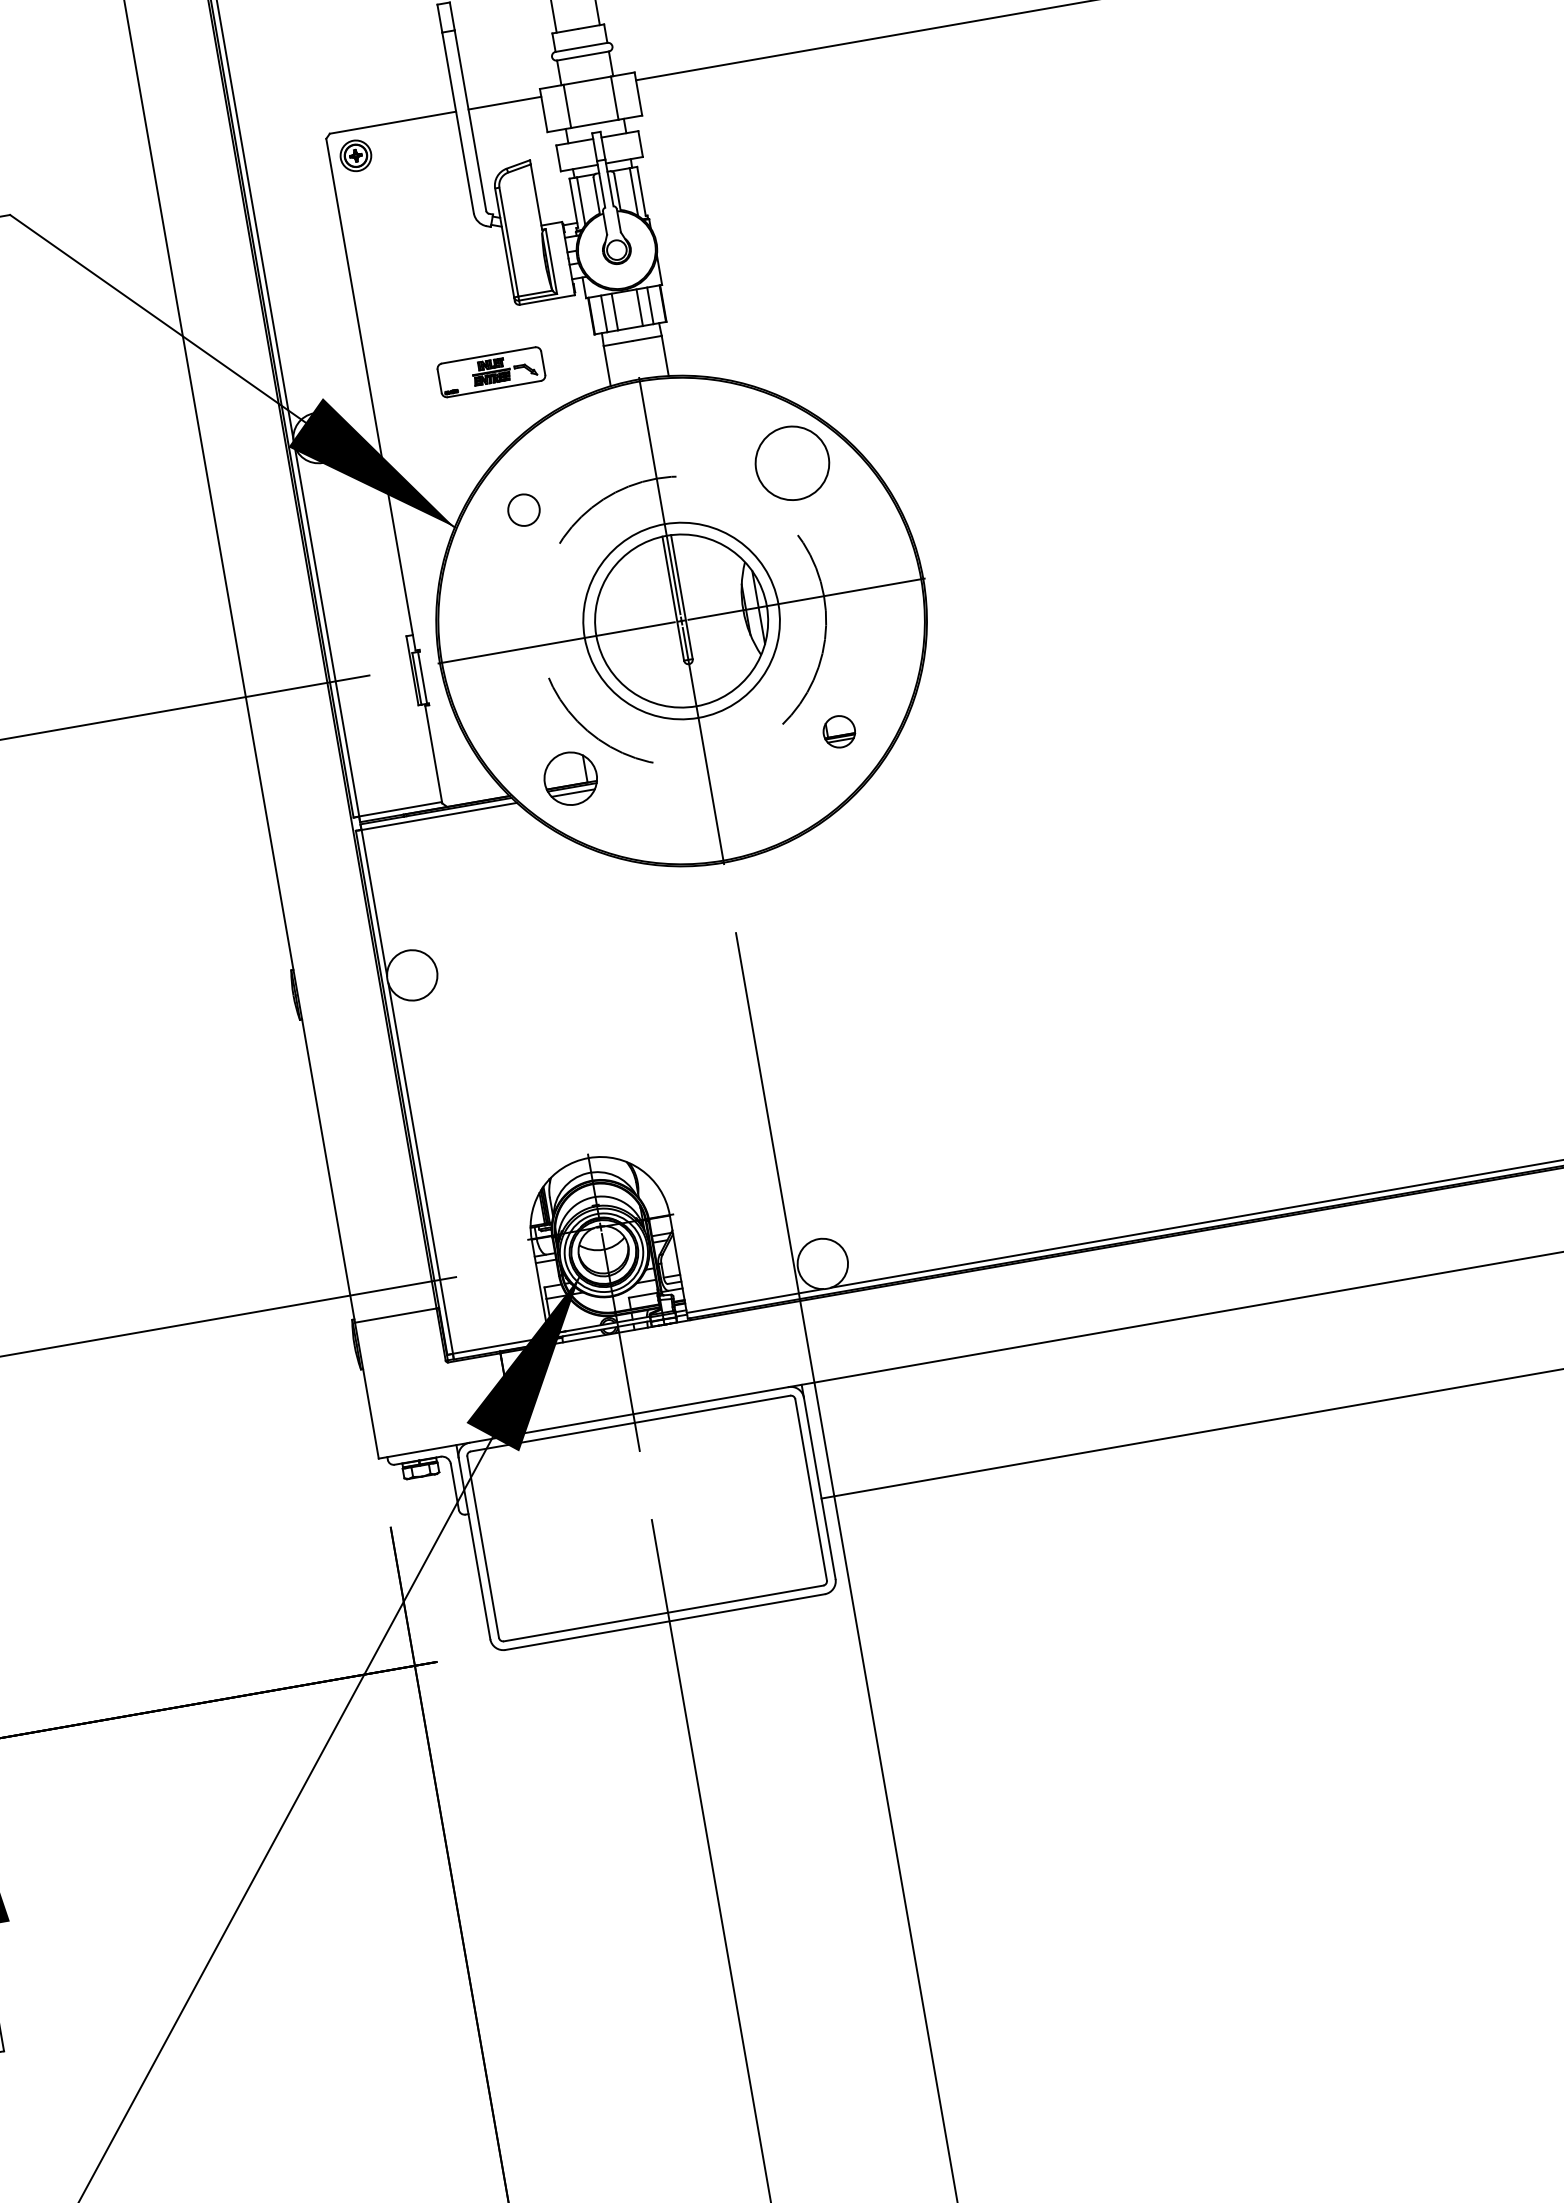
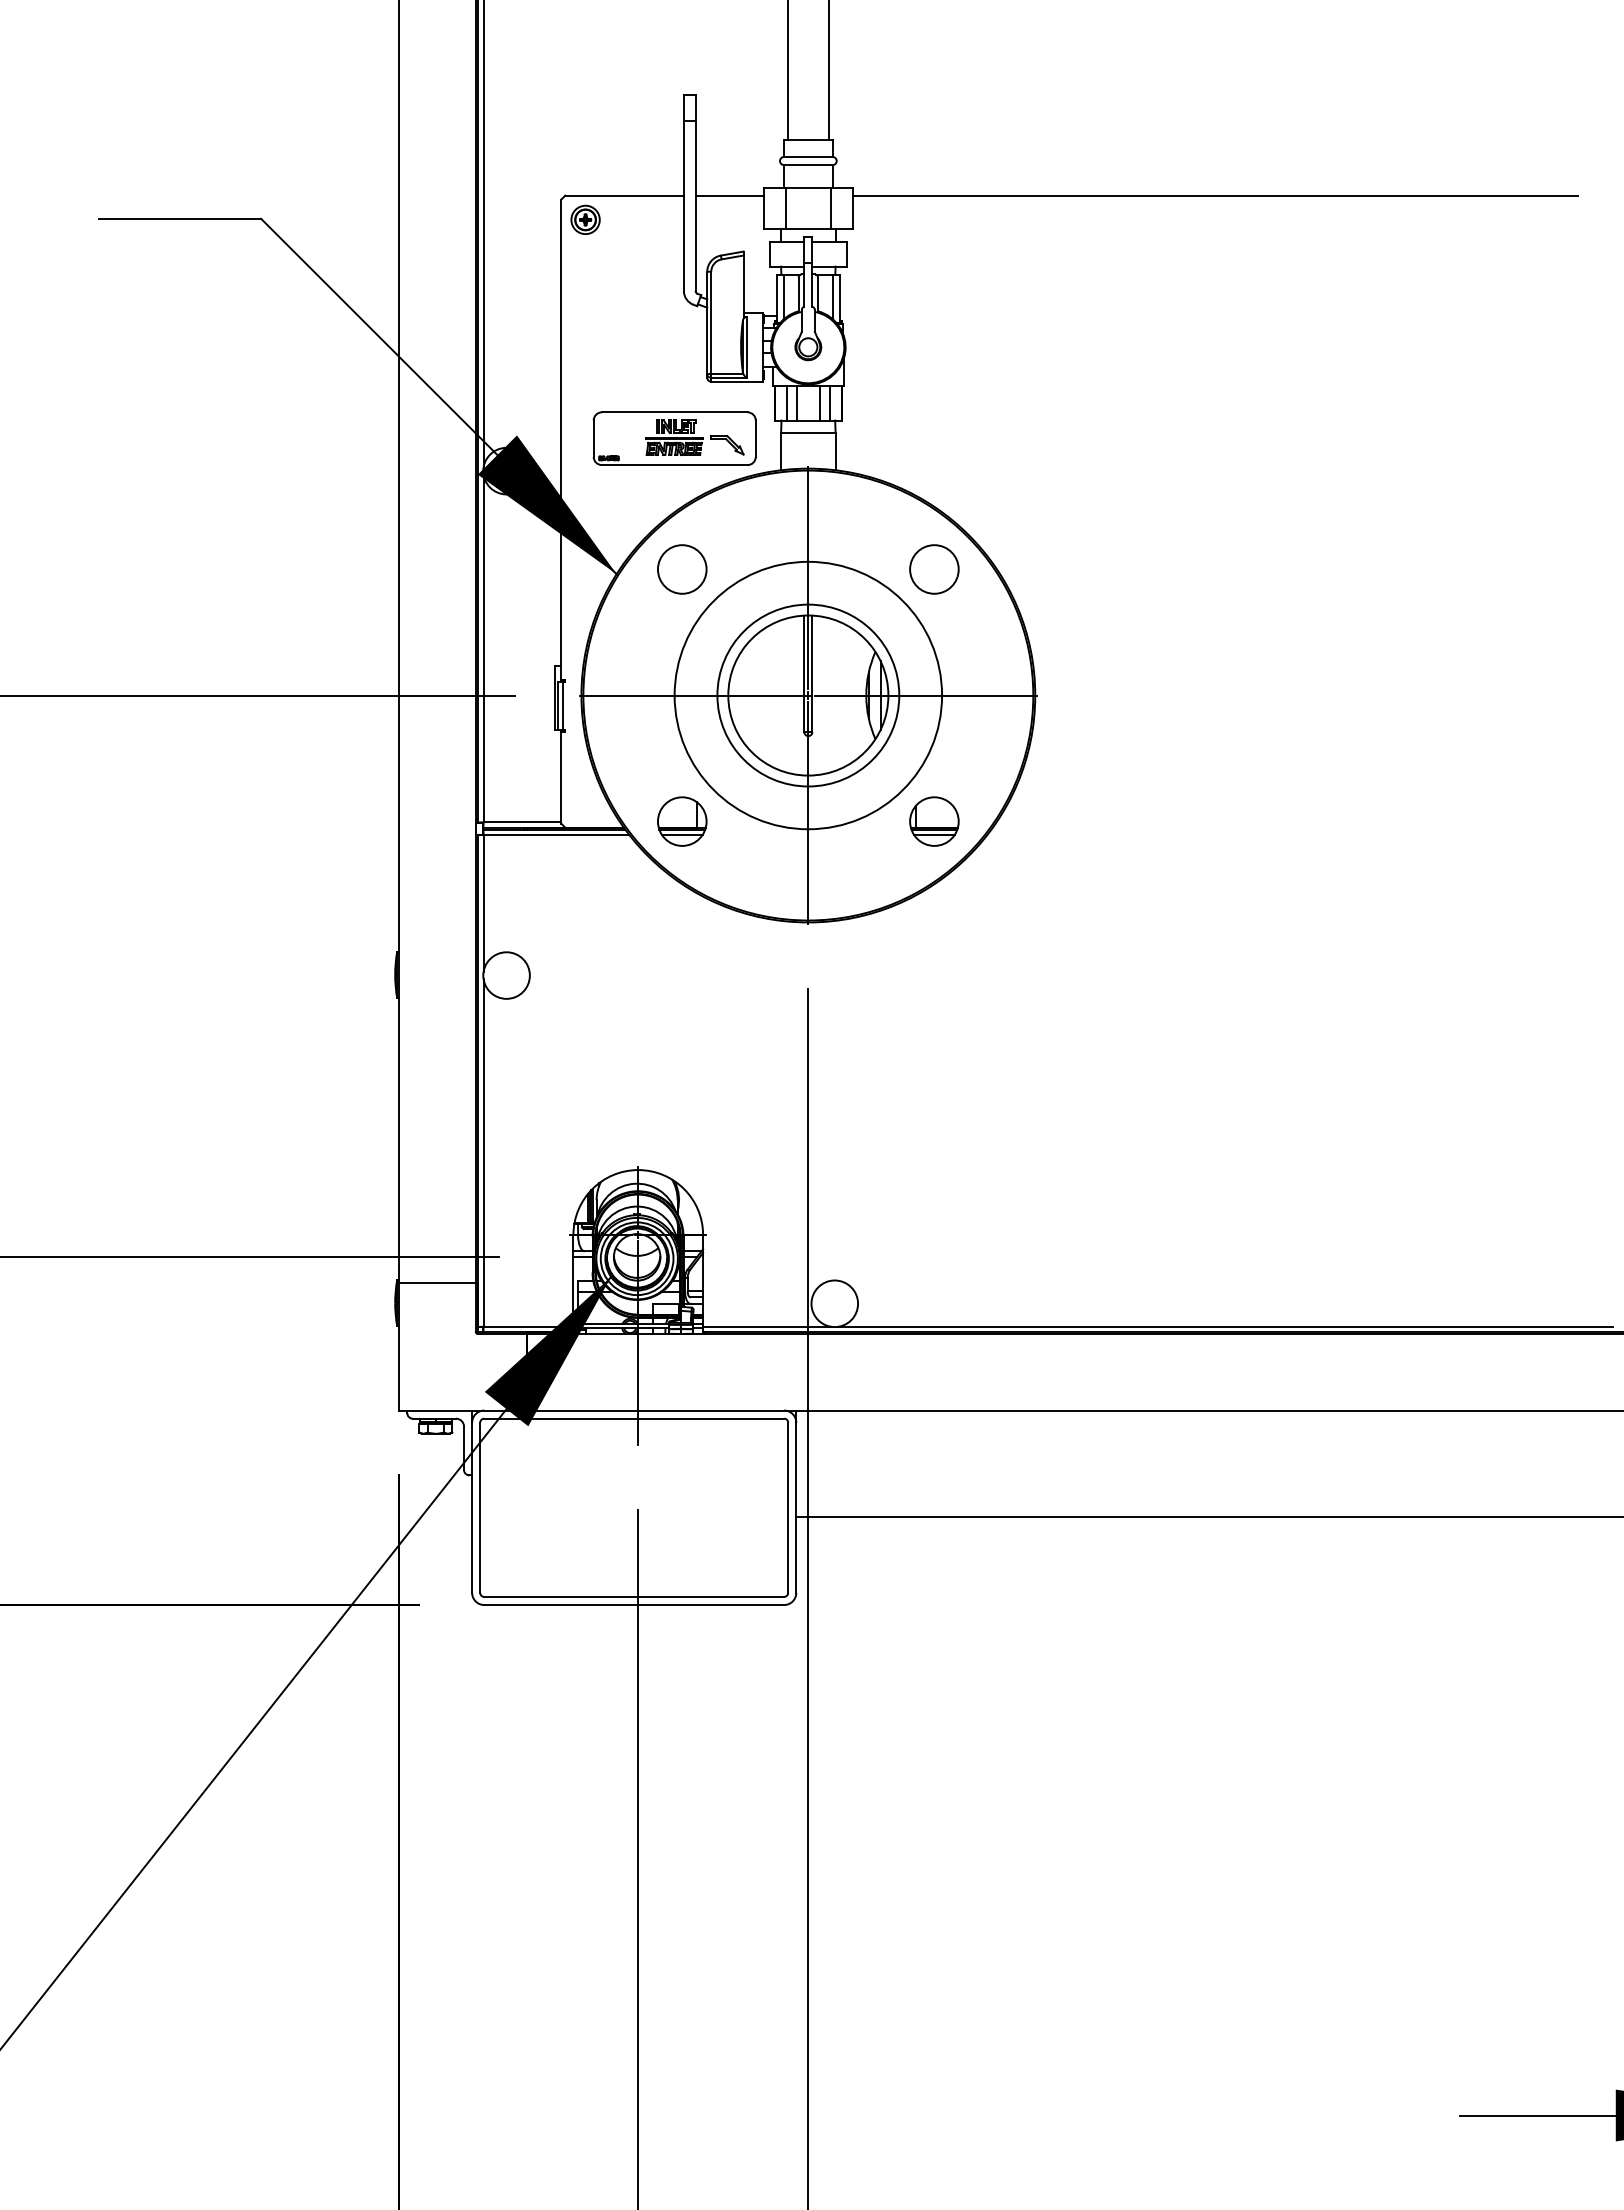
part: (491, 372) -> (674, 438), size x1.67
circle: (792, 463) -> (934, 569), size x0.71
circle: (524, 510) -> (682, 569), size x1.67
circle: (681, 620) -> (808, 695), dashed -> solid
part: (839, 731) -> (934, 821), size x1.67

